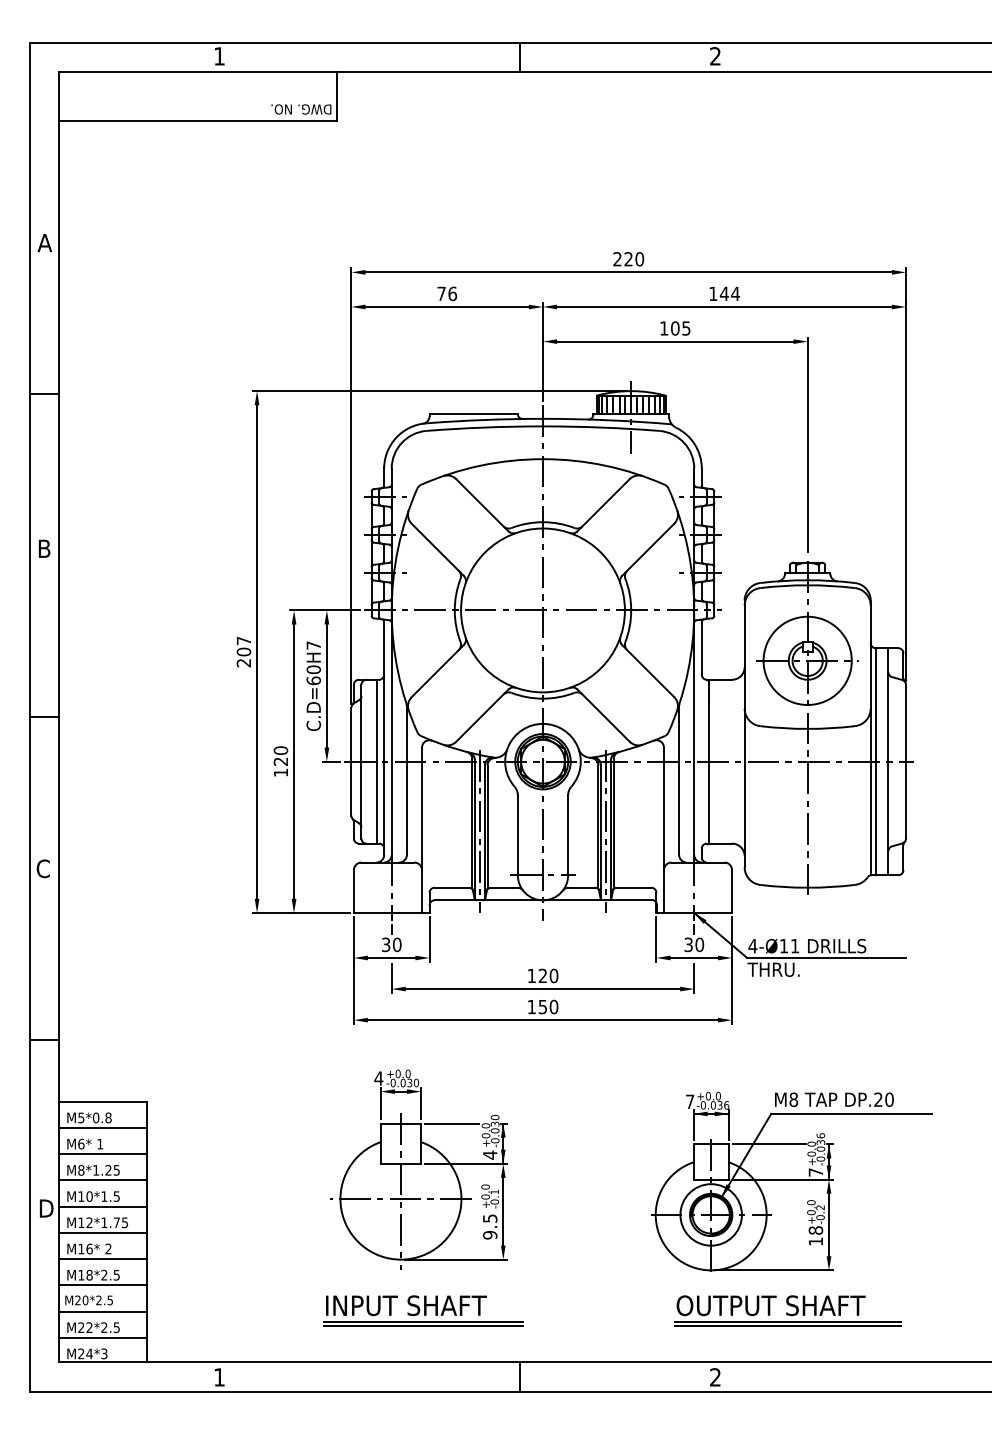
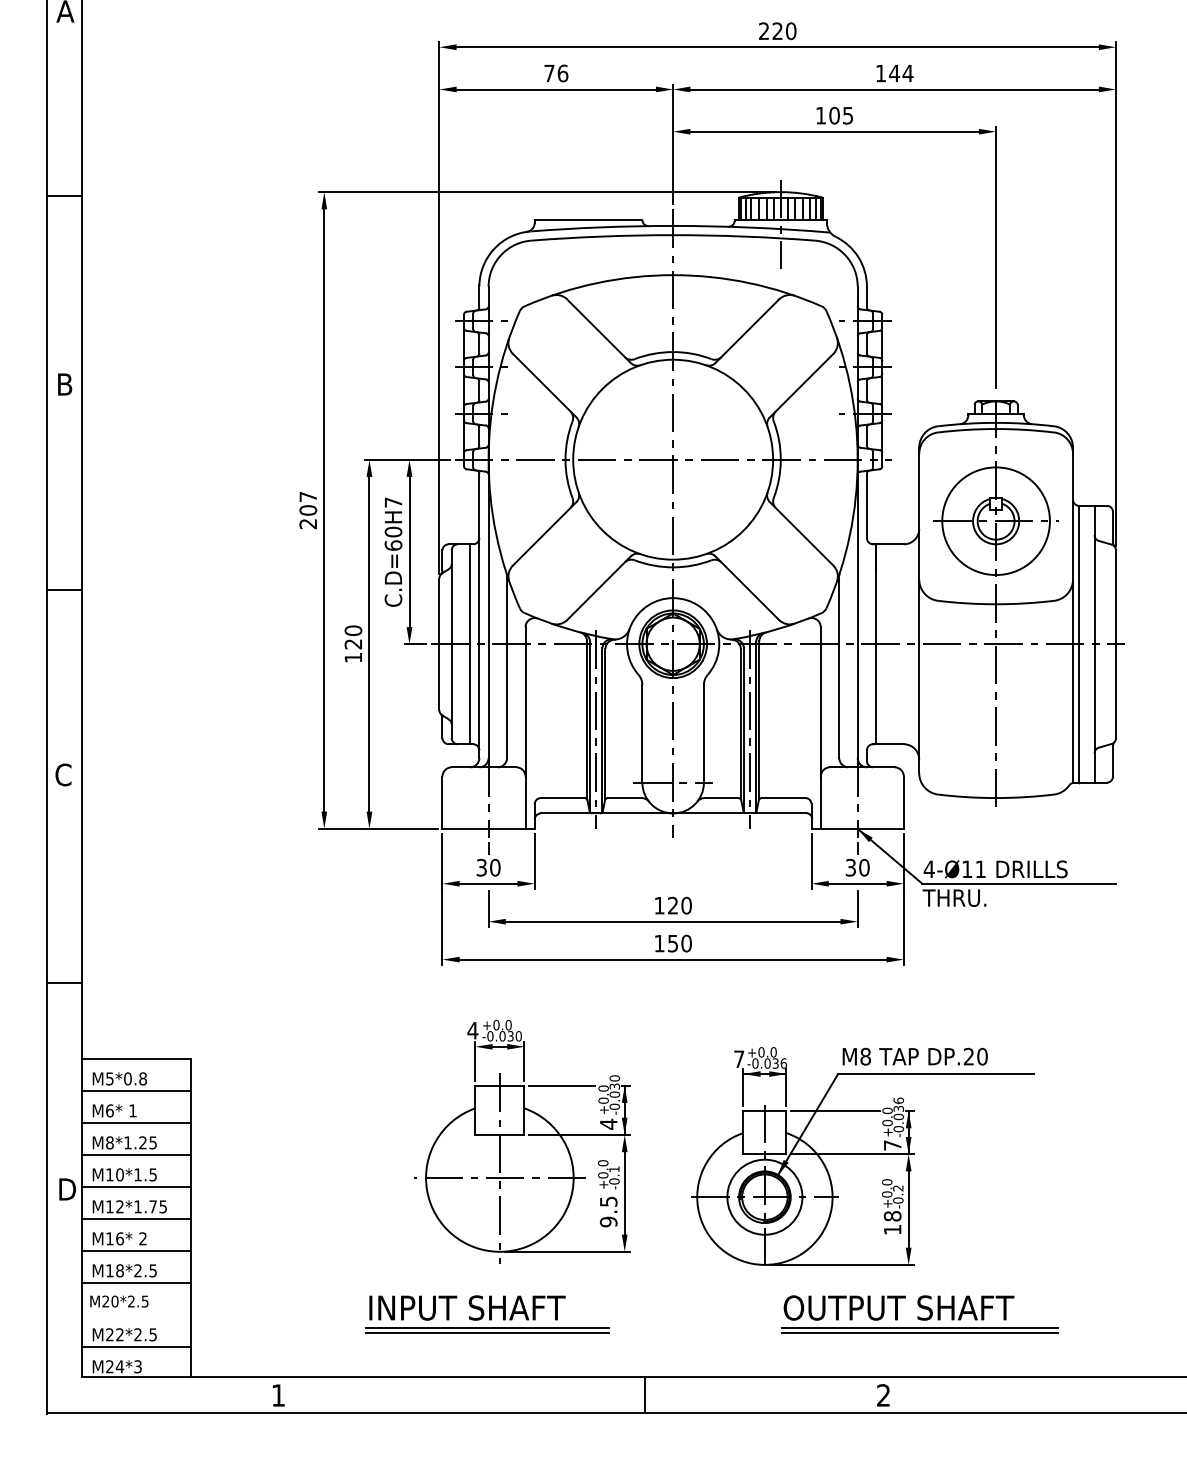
part: (791, 1181) -> (862, 1156), moved
part: (423, 1310) -> (488, 1313), moved
part: (787, 1310) -> (919, 1313), moved
line: (102, 1311) -> (135, 1315), removed

